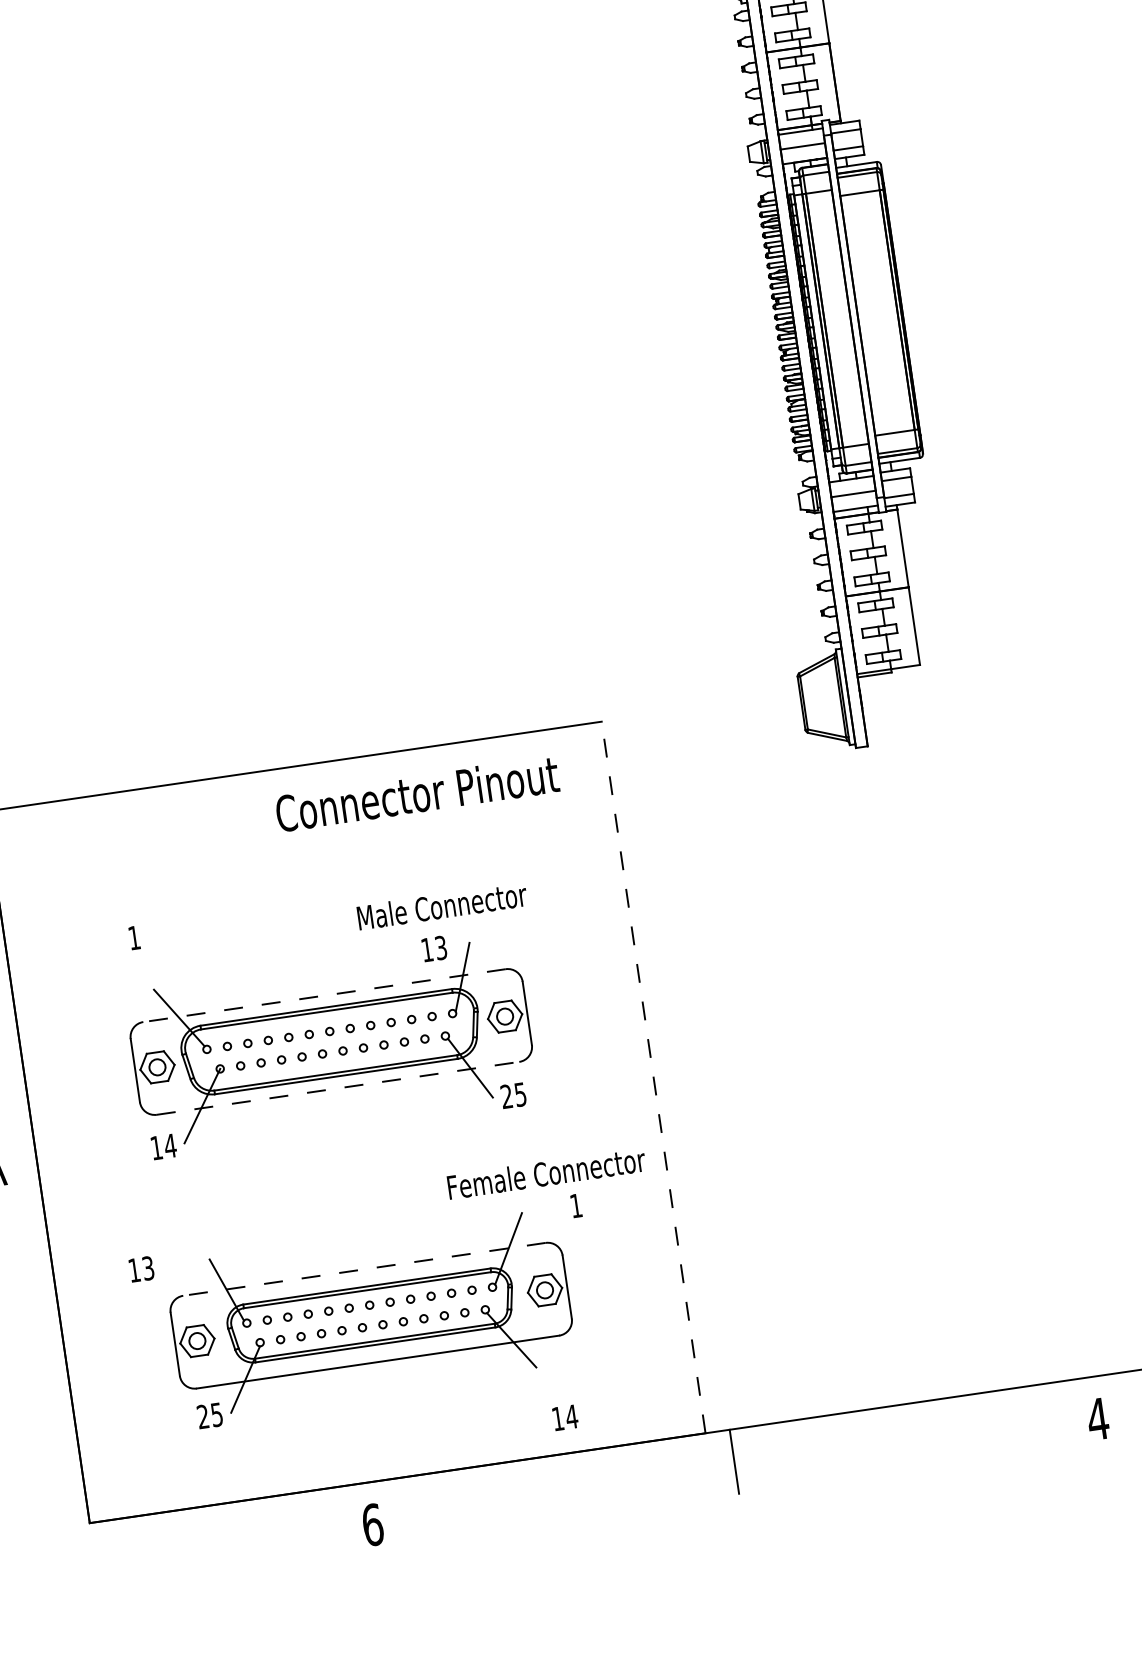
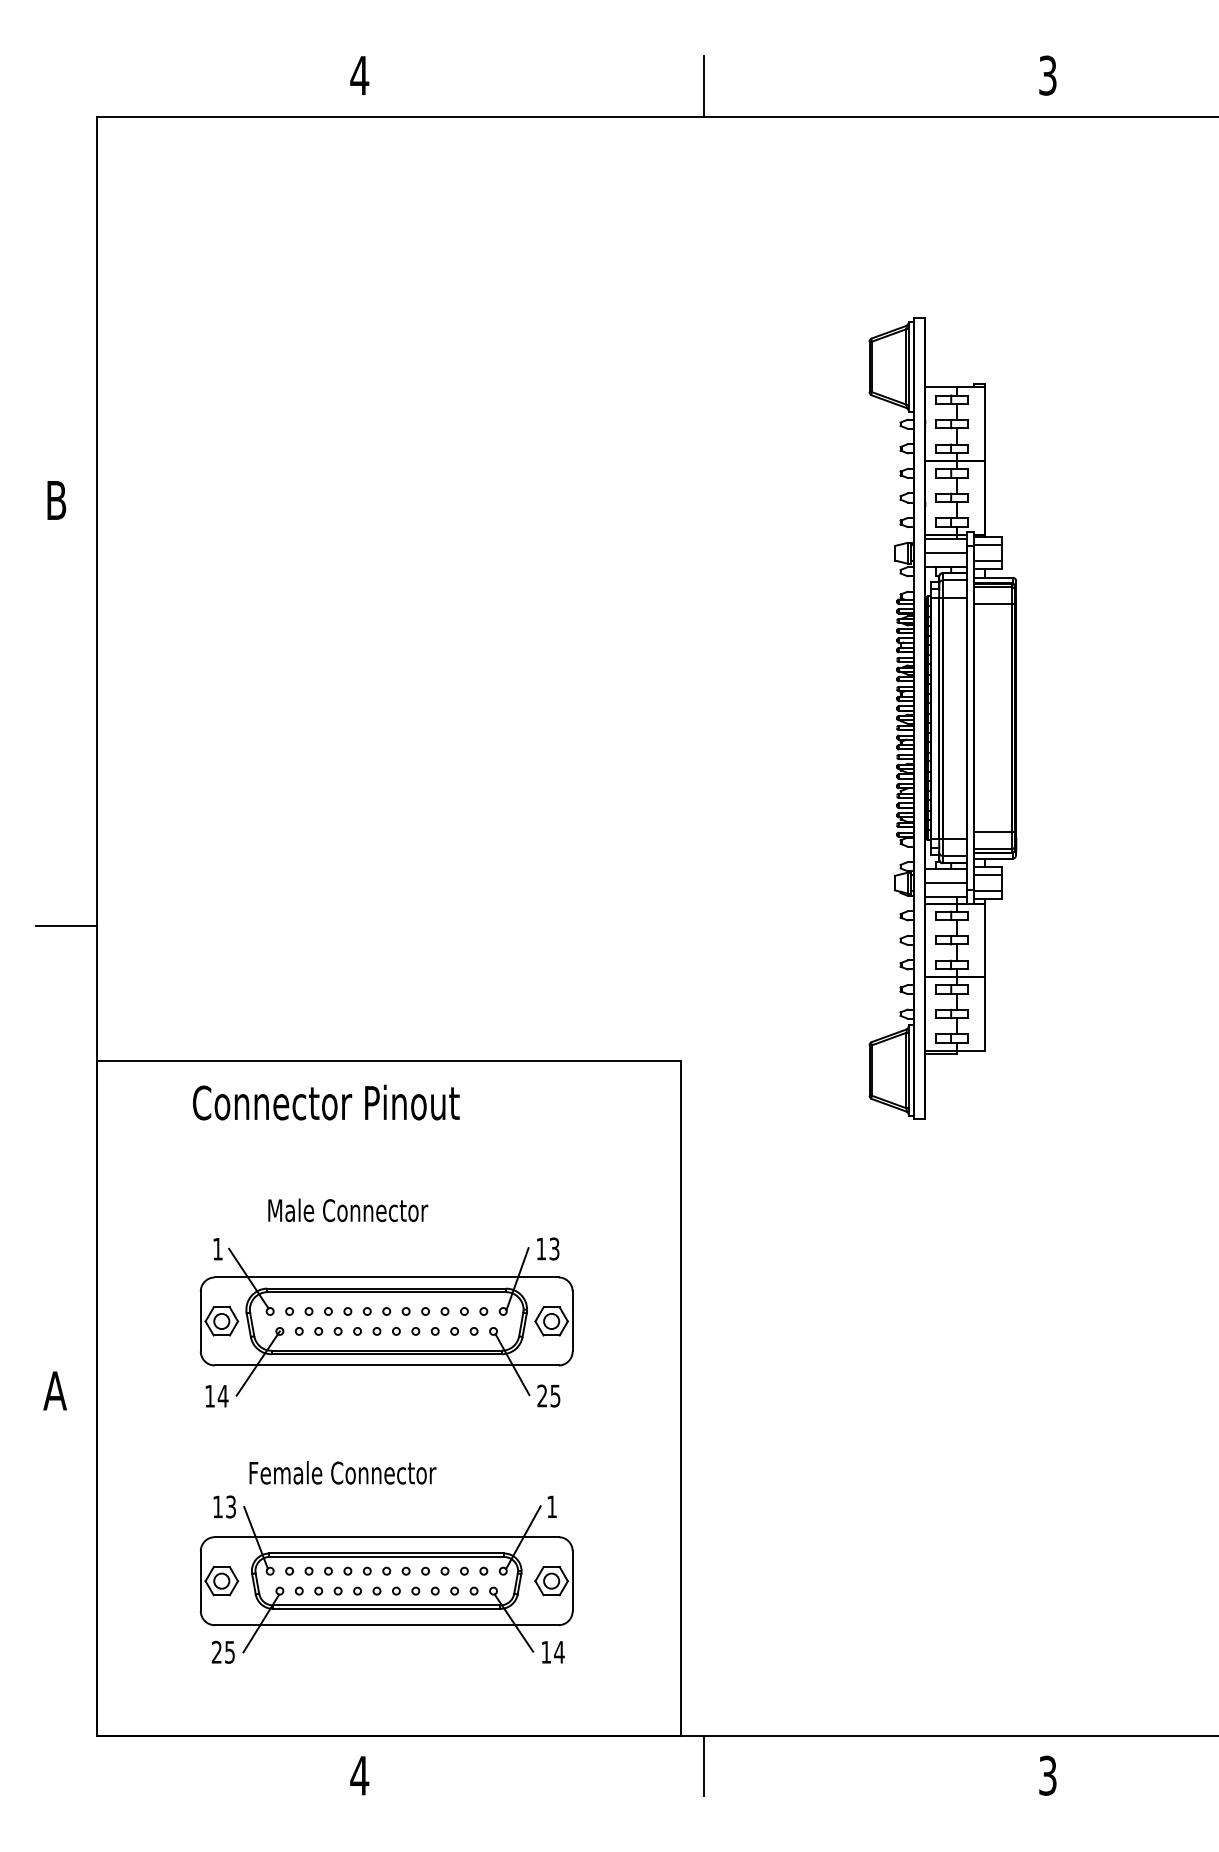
text: (417, 793) -> (326, 1102), moved
text: (442, 906) -> (348, 1210), moved
text: (134, 938) -> (217, 1249), moved
text: (434, 948) -> (548, 1248), moved
line: (324, 995) -> (386, 1277), dashed -> solid
line: (653, 1077) -> (681, 1398), dashed -> solid
line: (337, 1088) -> (386, 1365), dashed -> solid
text: (546, 1173) -> (342, 1472), moved
text: (575, 1205) -> (551, 1506), moved
text: (141, 1268) -> (224, 1506), moved
line: (364, 1269) -> (386, 1537), dashed -> solid
text: (565, 1417) -> (553, 1652), moved
text: (1097, 1418) -> (1047, 1775), 4 -> 3
text: (372, 1524) -> (359, 1775), 6 -> 4

